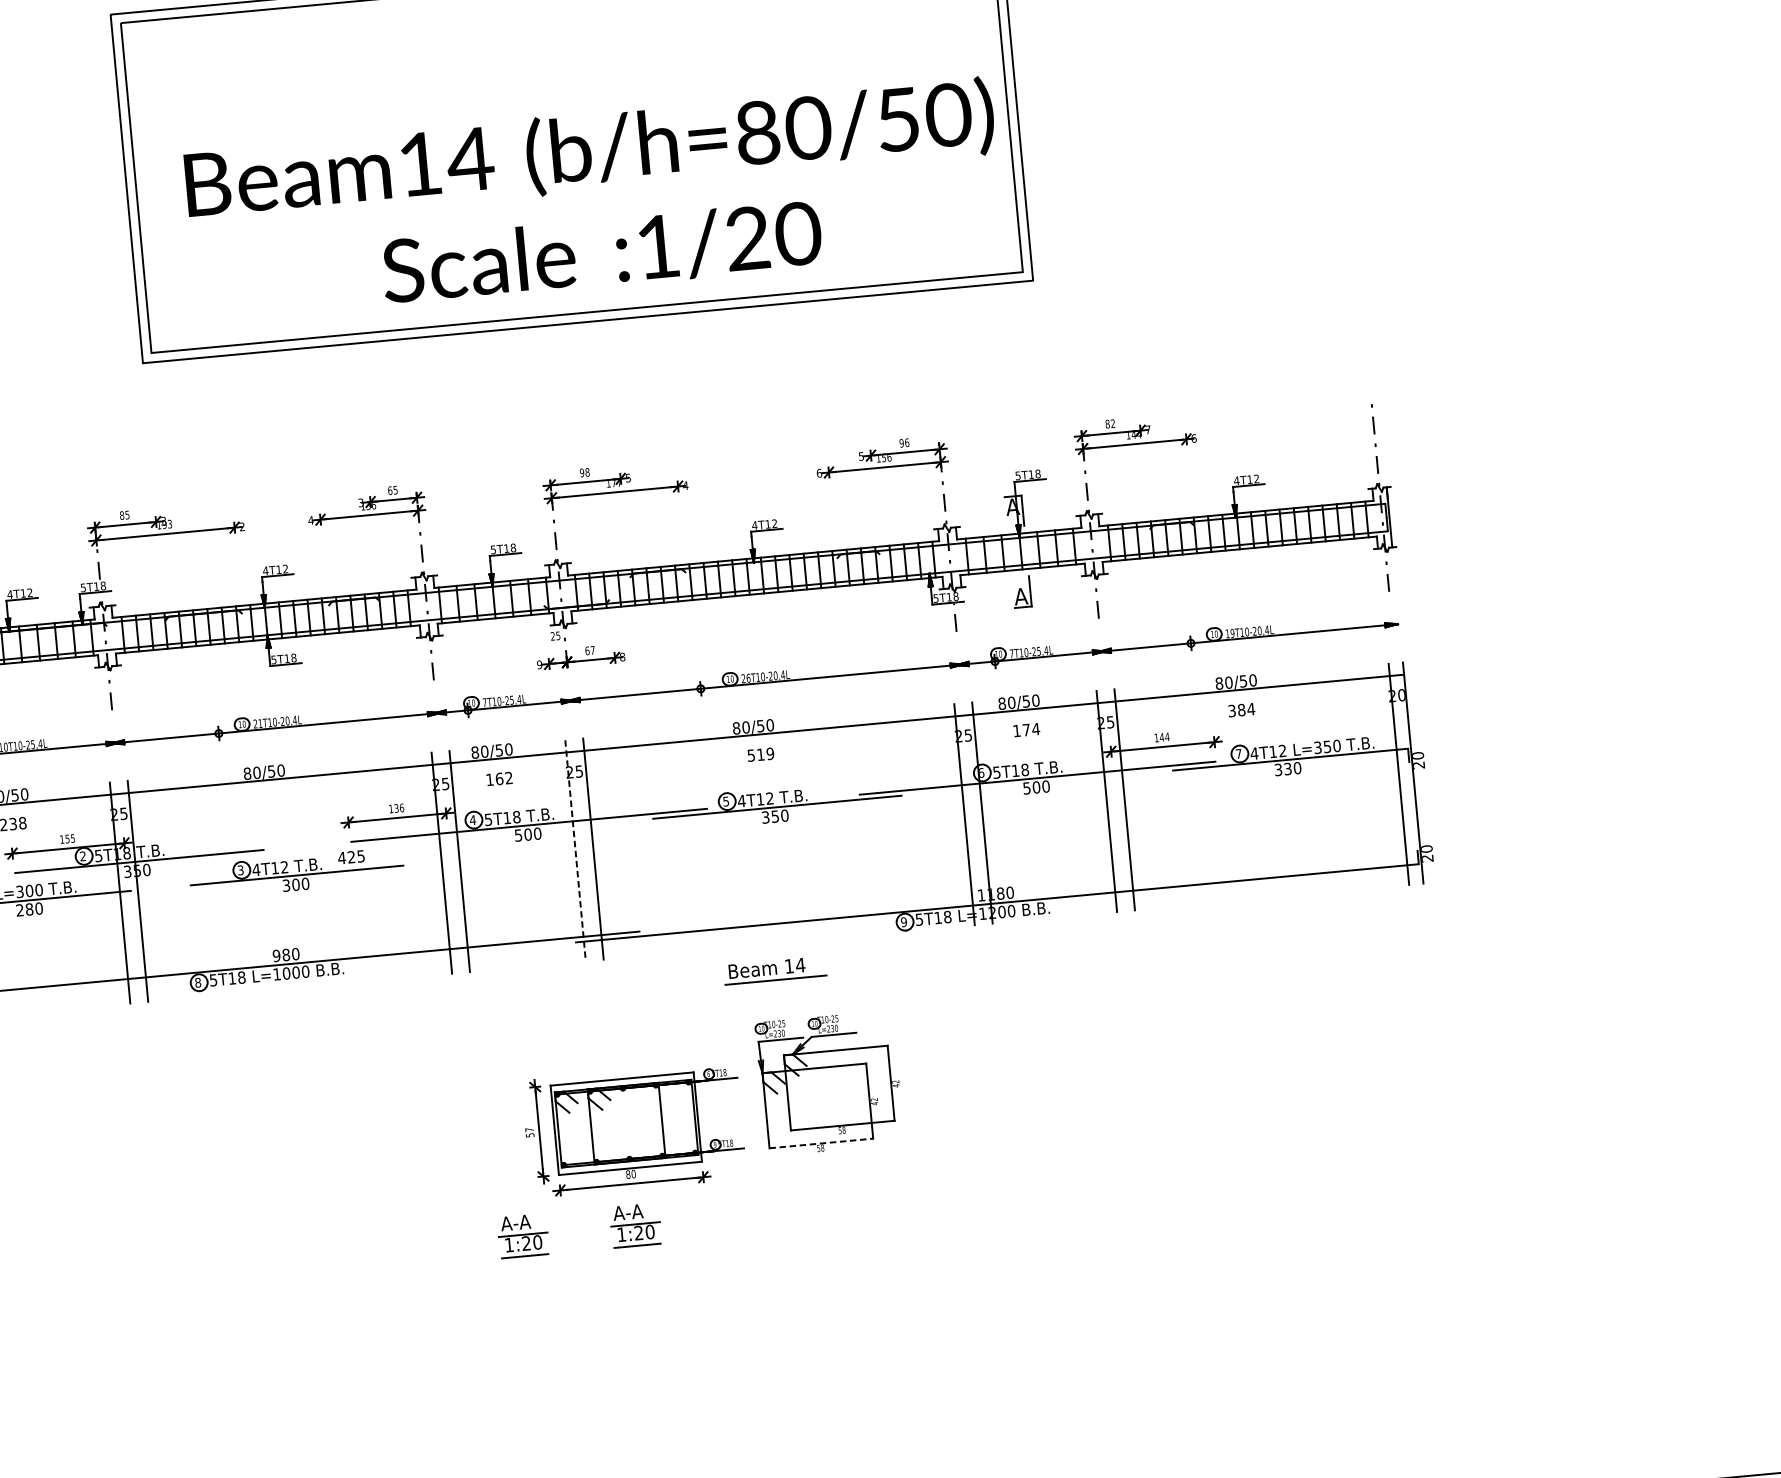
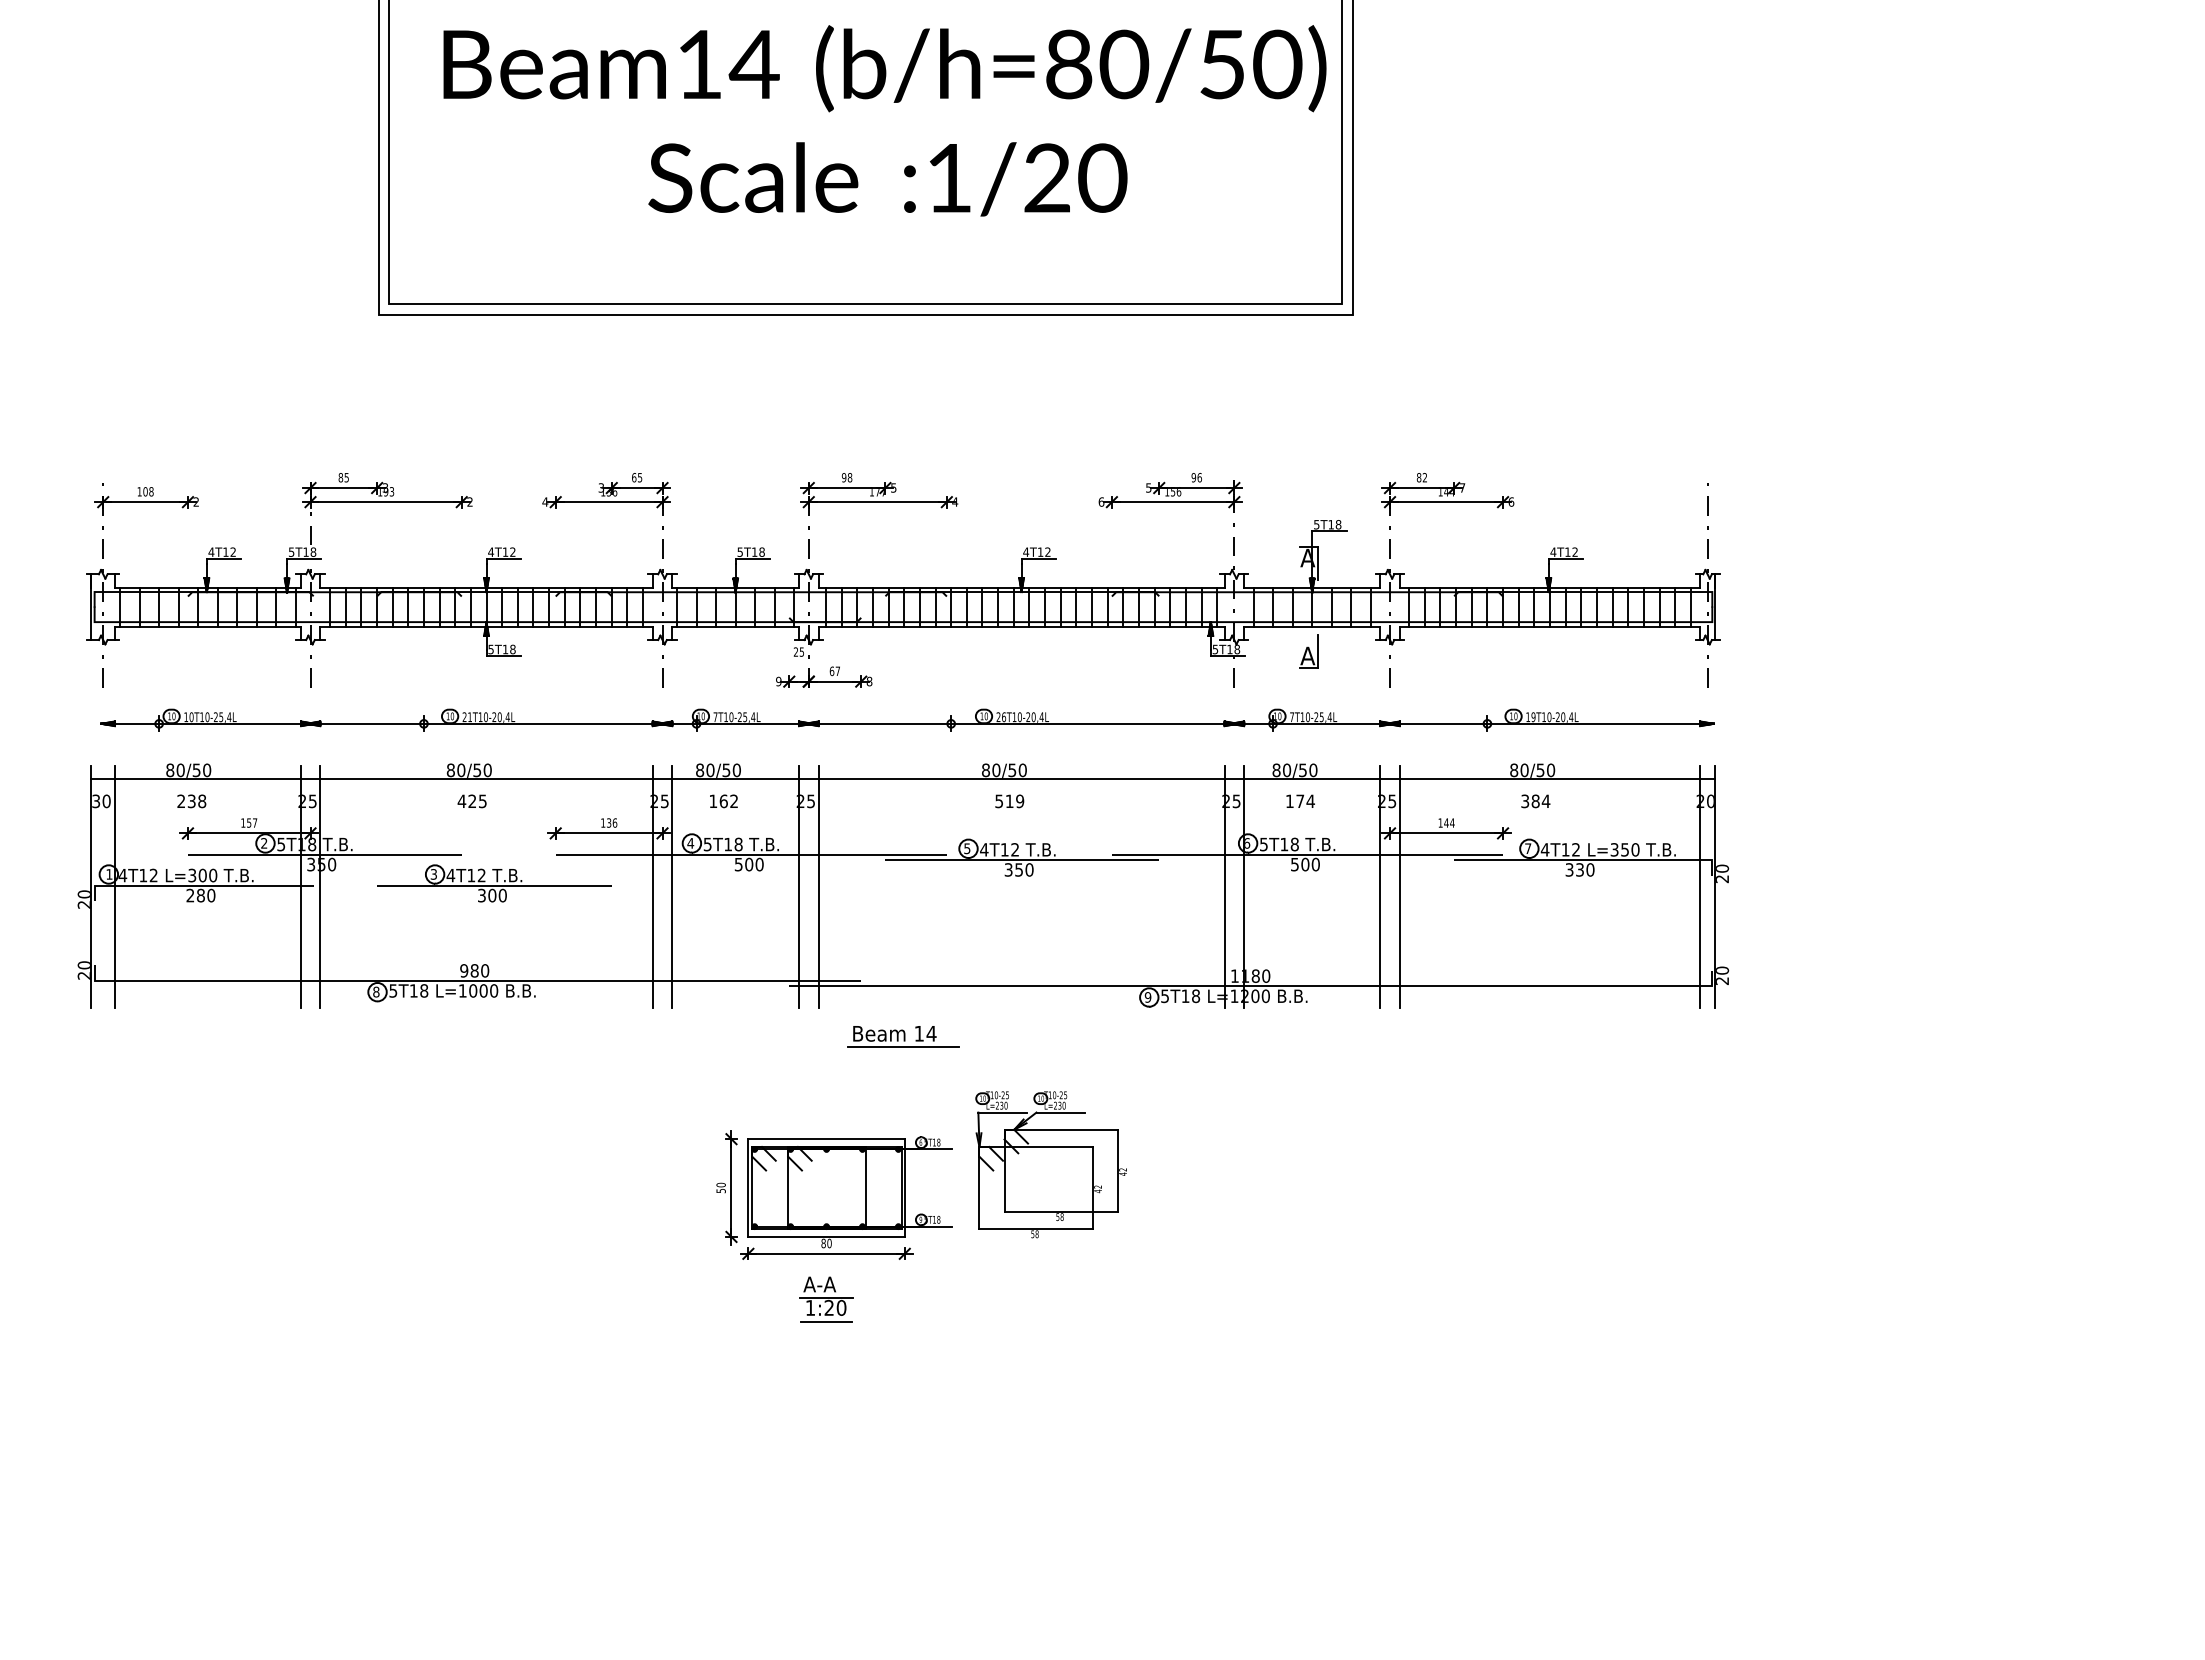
text: (593, 199) -> (884, 120), moved
text: (73, 837) -> (255, 822), 155 -> 157
line: (575, 850) -> (799, 886), dashed -> solid
text: (350, 857) -> (471, 801), moved
part: (775, 970) -> (903, 1036), moved
text: (529, 1129) -> (720, 1184), 57 -> 50
line: (821, 1143) -> (1036, 1229), dashed -> solid
part: (523, 1236) -> (703, 1299), removed

